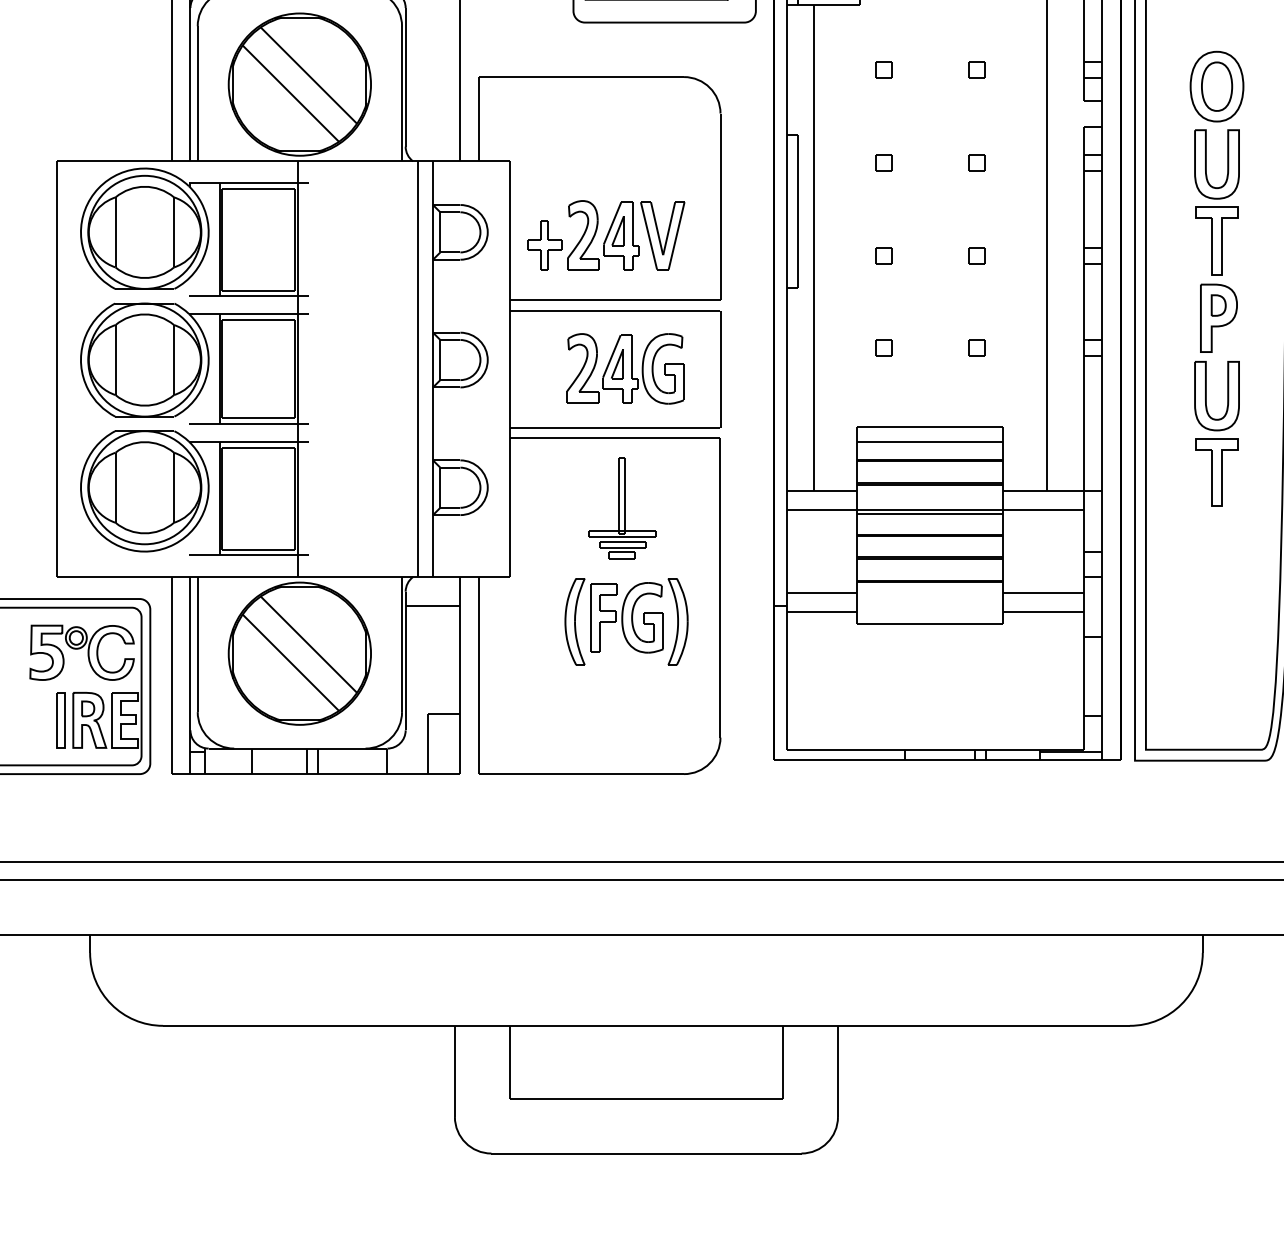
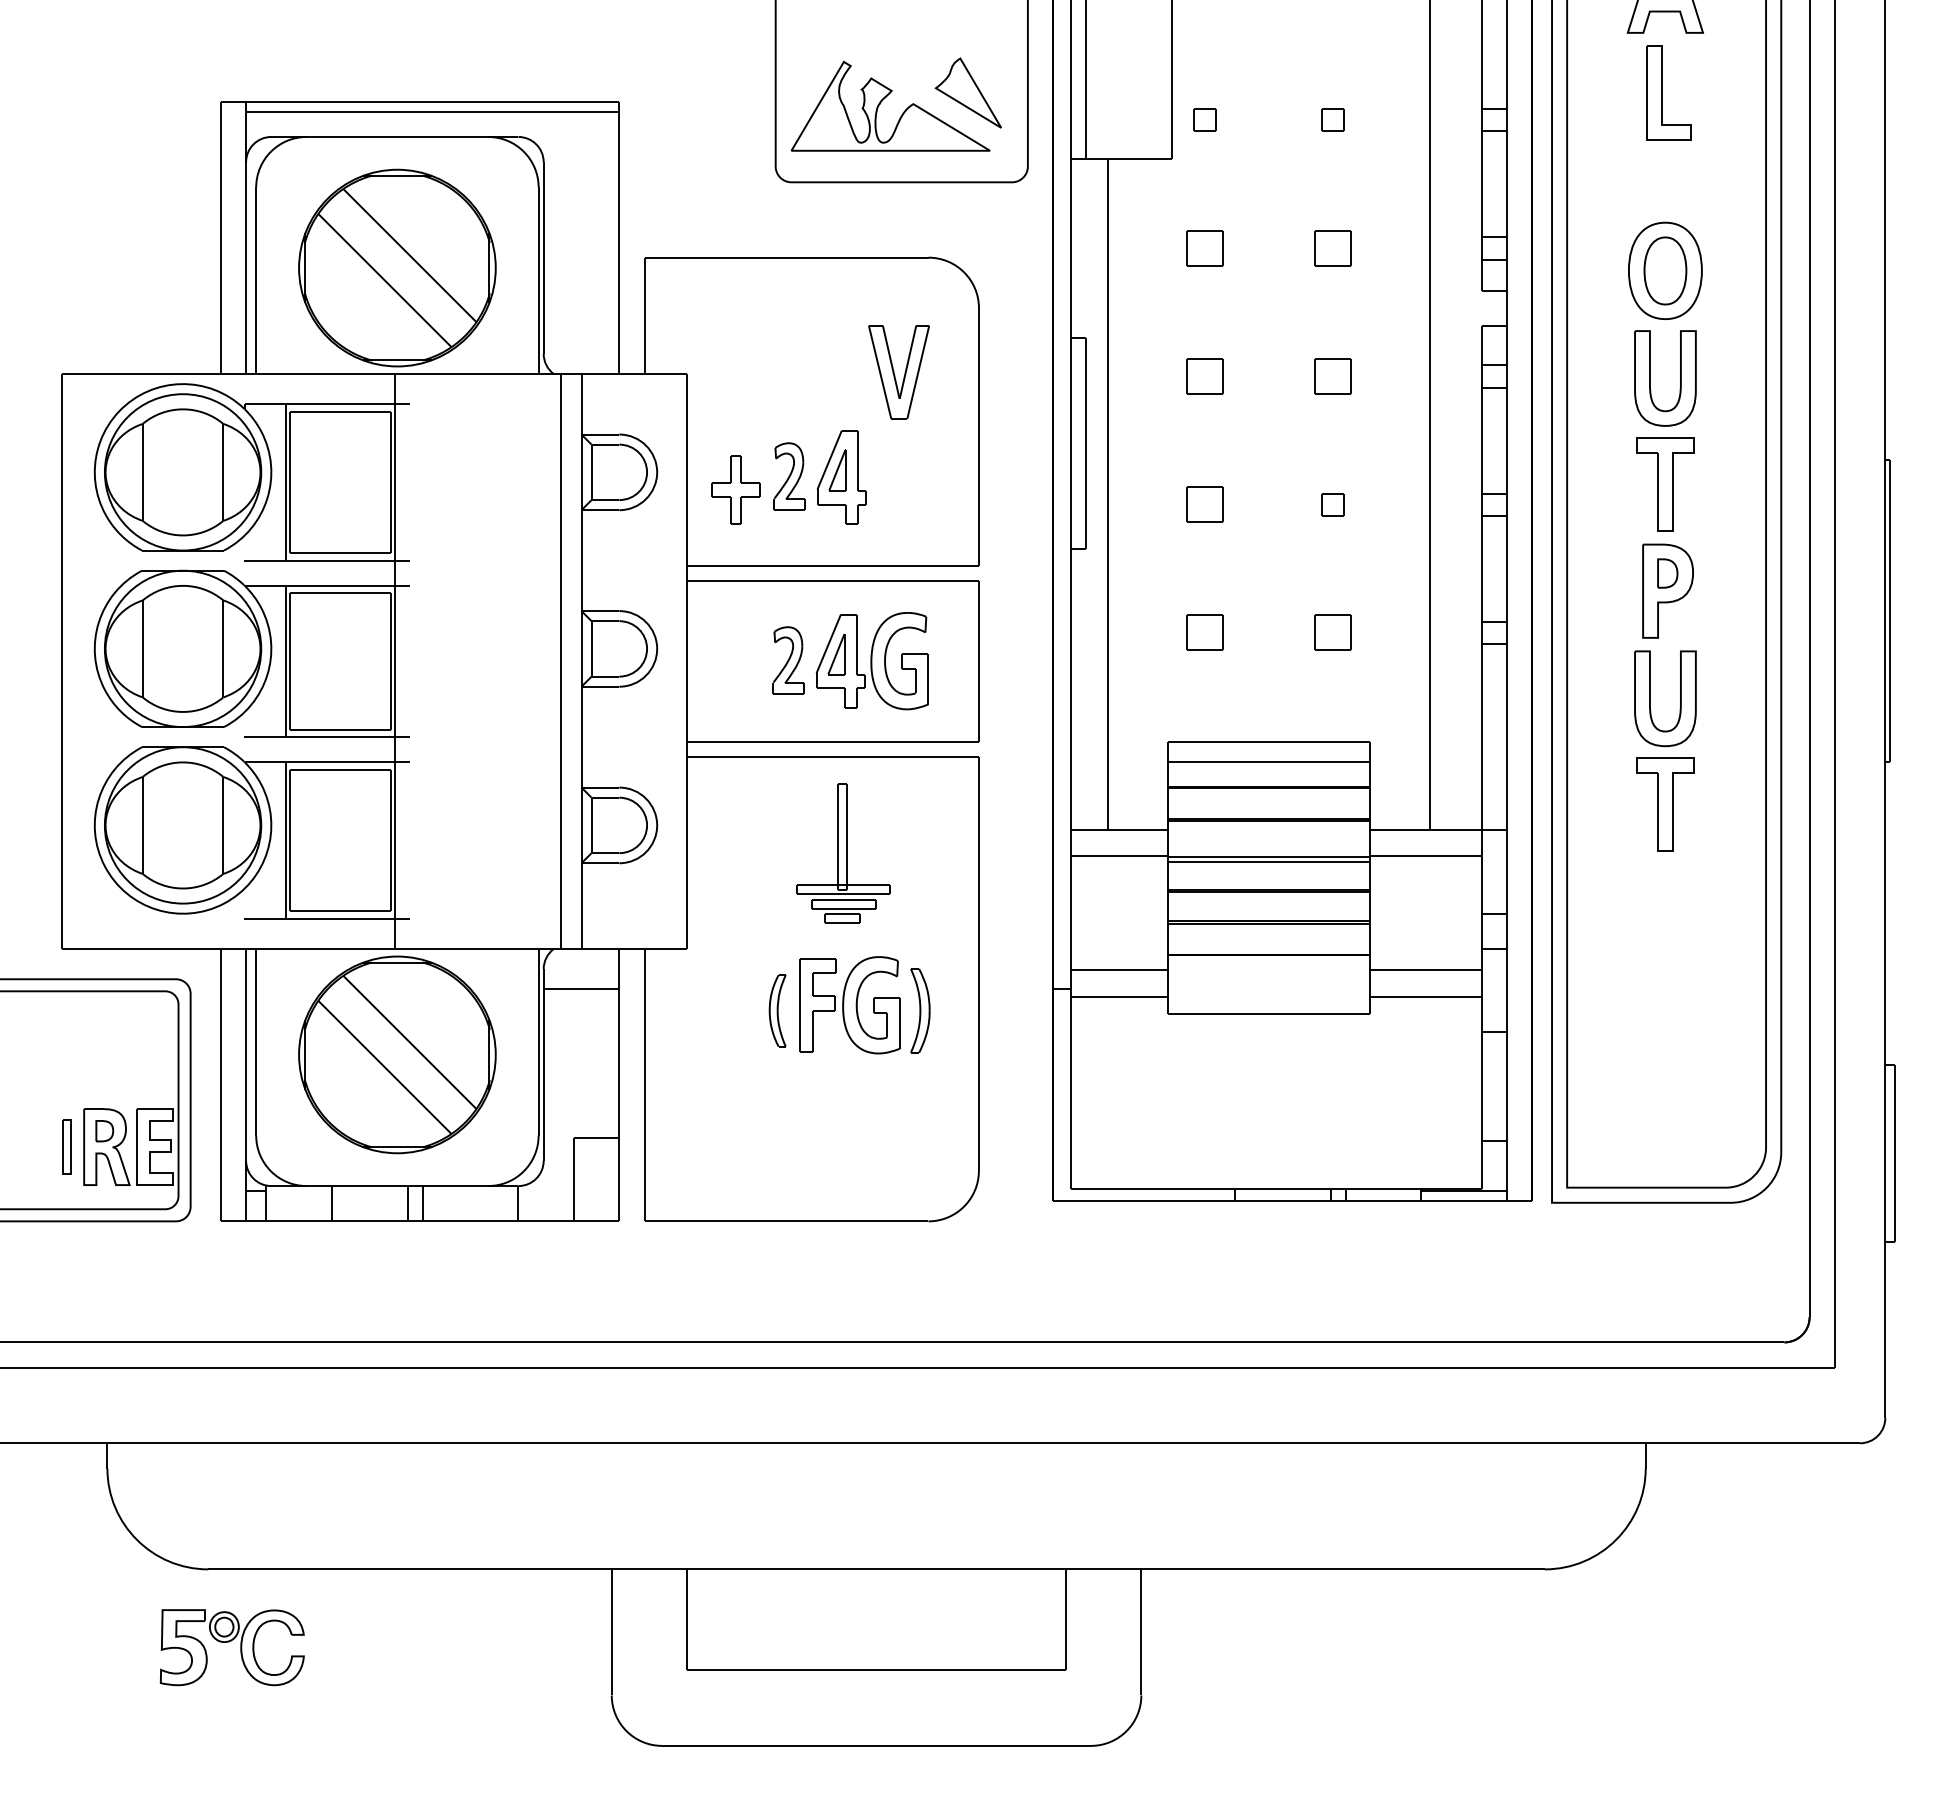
part: (883, 70) -> (1204, 248), size x1.6
part: (976, 70) -> (1332, 248), size x1.6
part: (883, 163) -> (1204, 376), size x1.6
part: (976, 163) -> (1332, 376), size x1.6
part: (583, 235) -> (789, 476), size x0.7
part: (662, 236) -> (898, 372), moved
part: (883, 255) -> (1204, 504), size x1.6
part: (883, 348) -> (1204, 632), size x1.6
part: (976, 348) -> (1332, 632), size x1.6
part: (582, 368) -> (788, 660), size x0.7
part: (574, 621) -> (777, 1010), size x0.6
part: (678, 621) -> (920, 1010), size x0.7
part: (81, 652) -> (231, 1647), moved
part: (60, 719) -> (66, 1146), size x0.7

